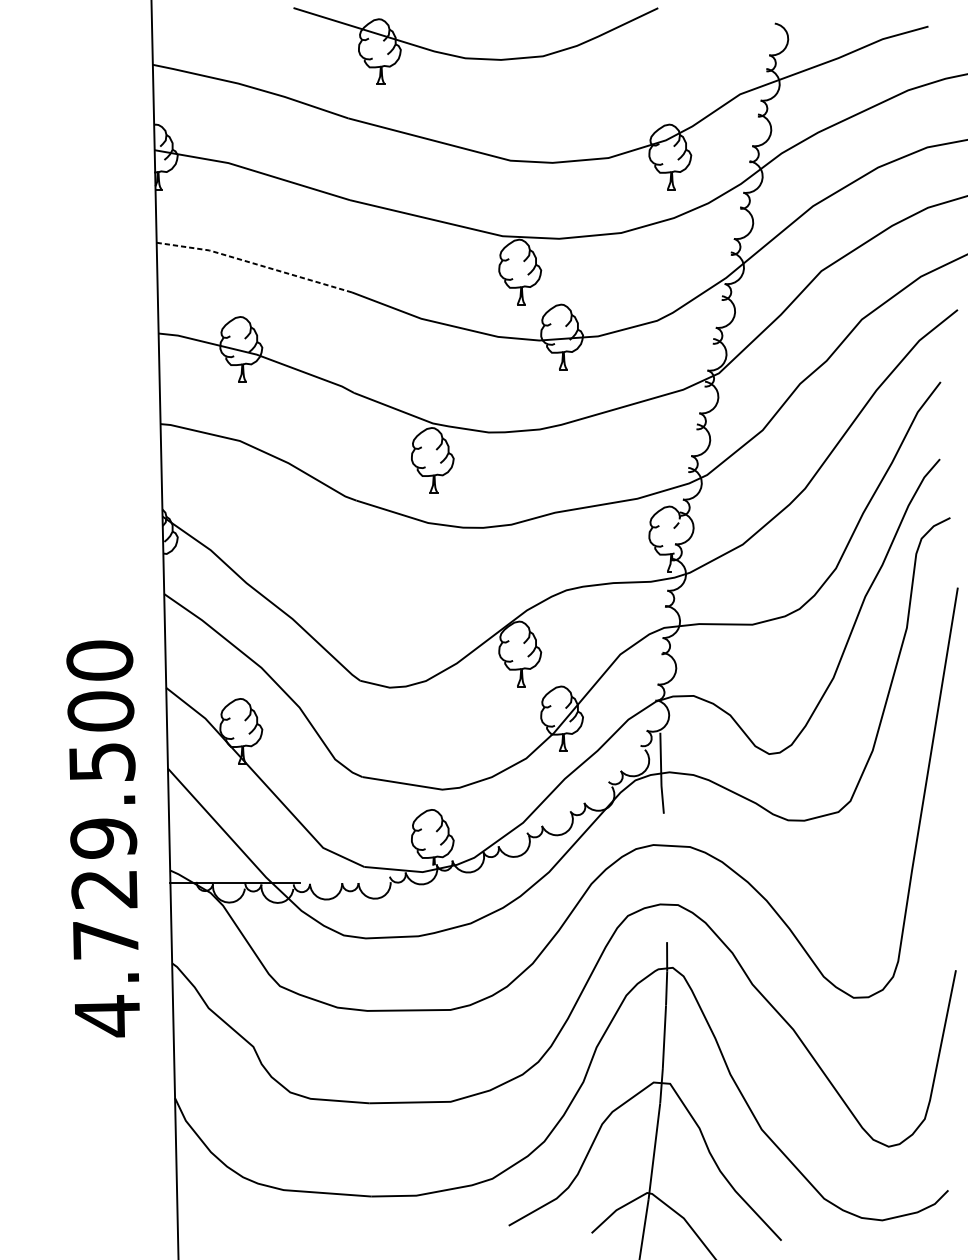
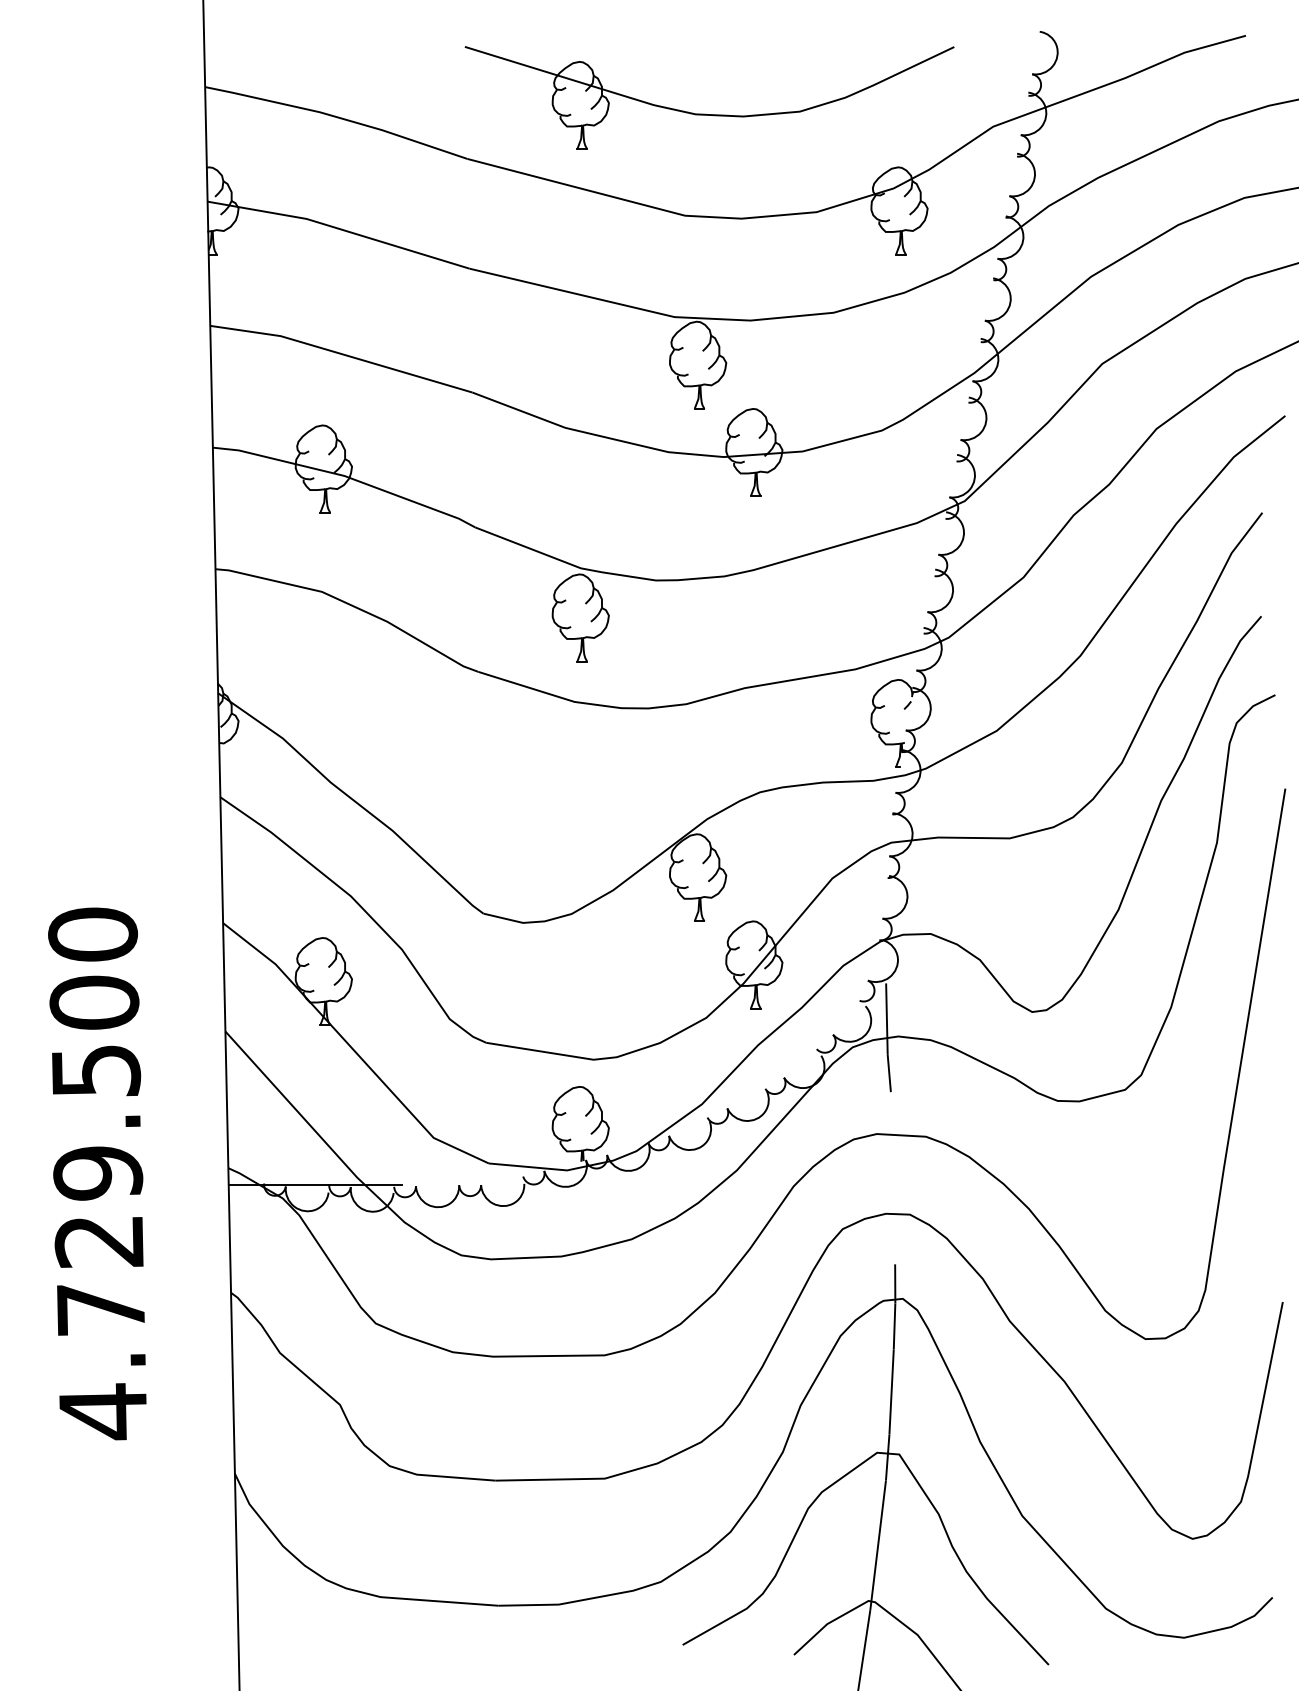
part: (472, 57) -> (705, 113), moved
line: (254, 263) -> (341, 353), dashed -> solid
text: (103, 838) -> (97, 1173), moved

